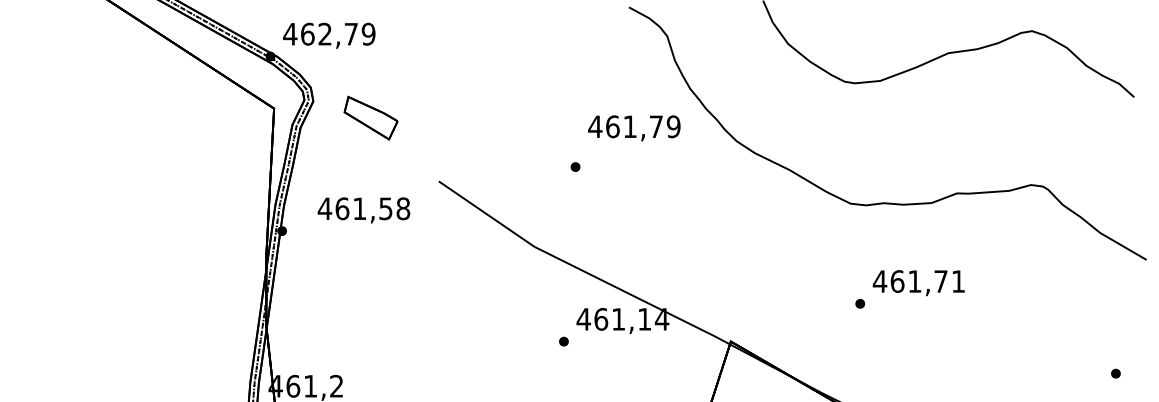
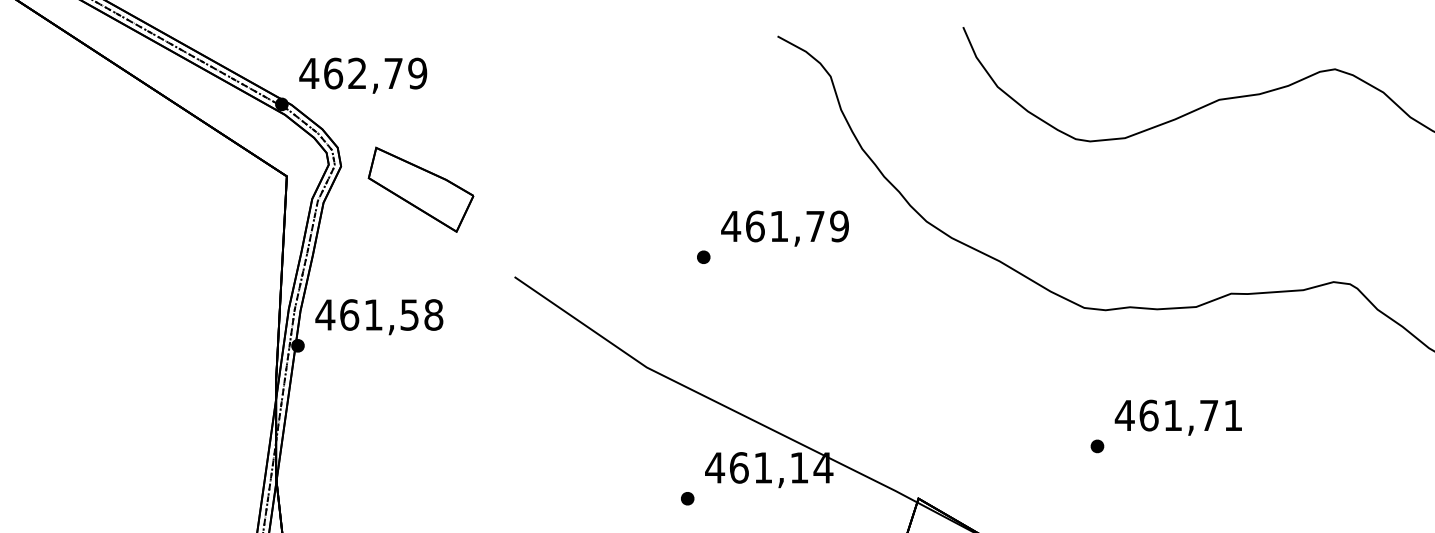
part: (370, 117) -> (420, 188), size x1.43
text: (634, 128) -> (785, 228), moved
text: (363, 210) -> (378, 317), moved

